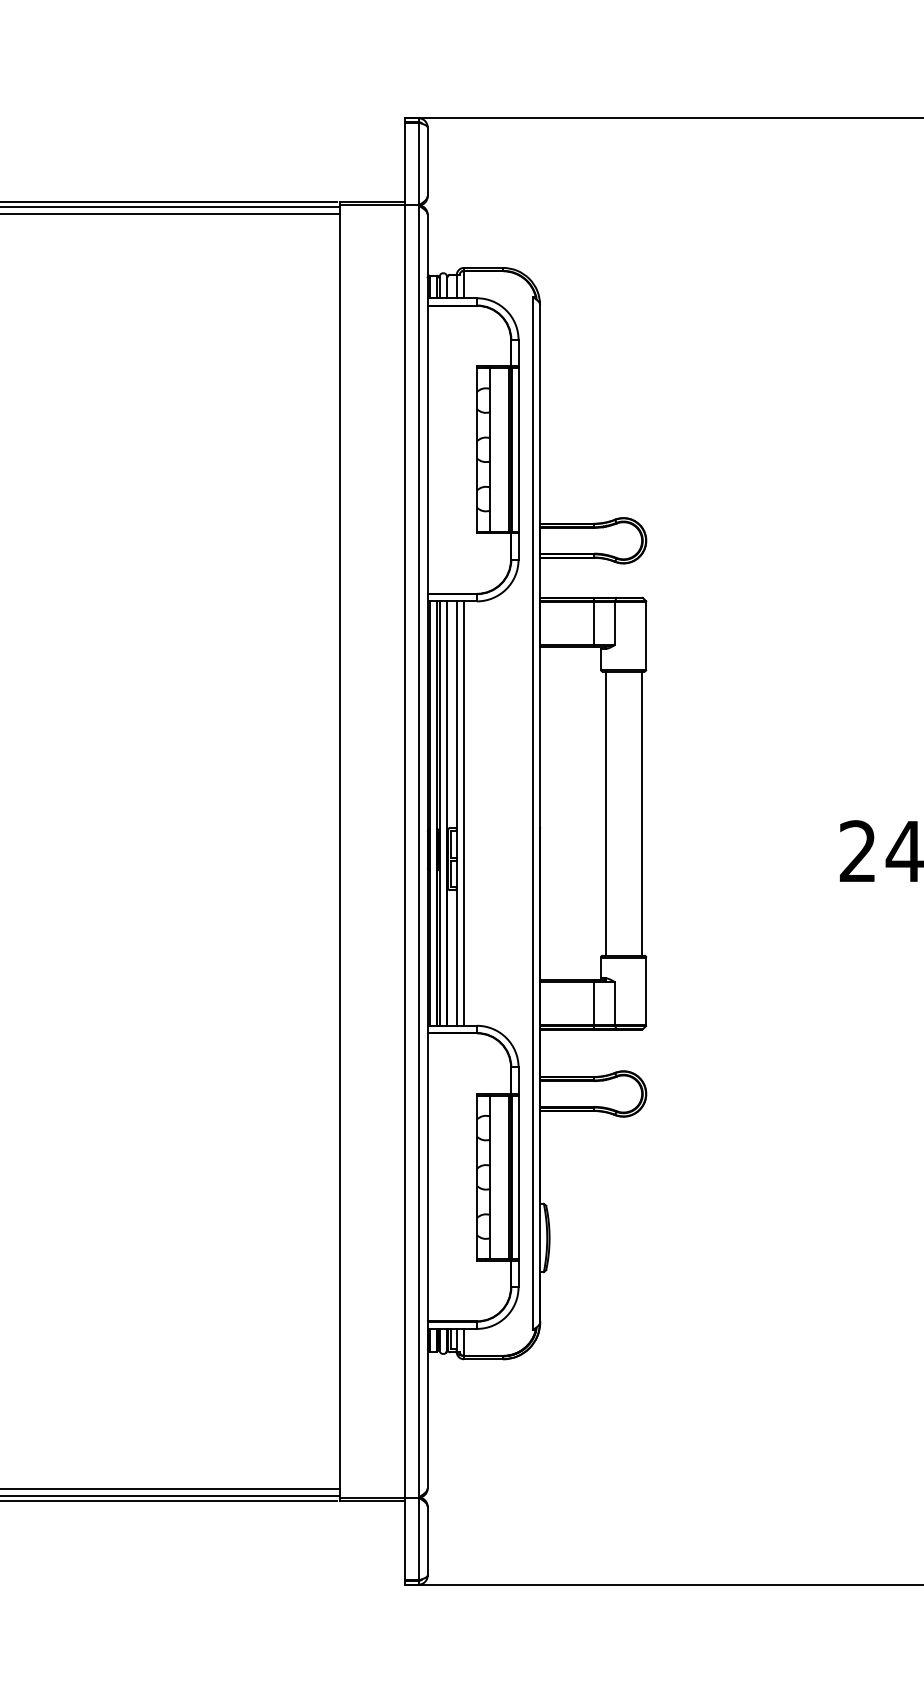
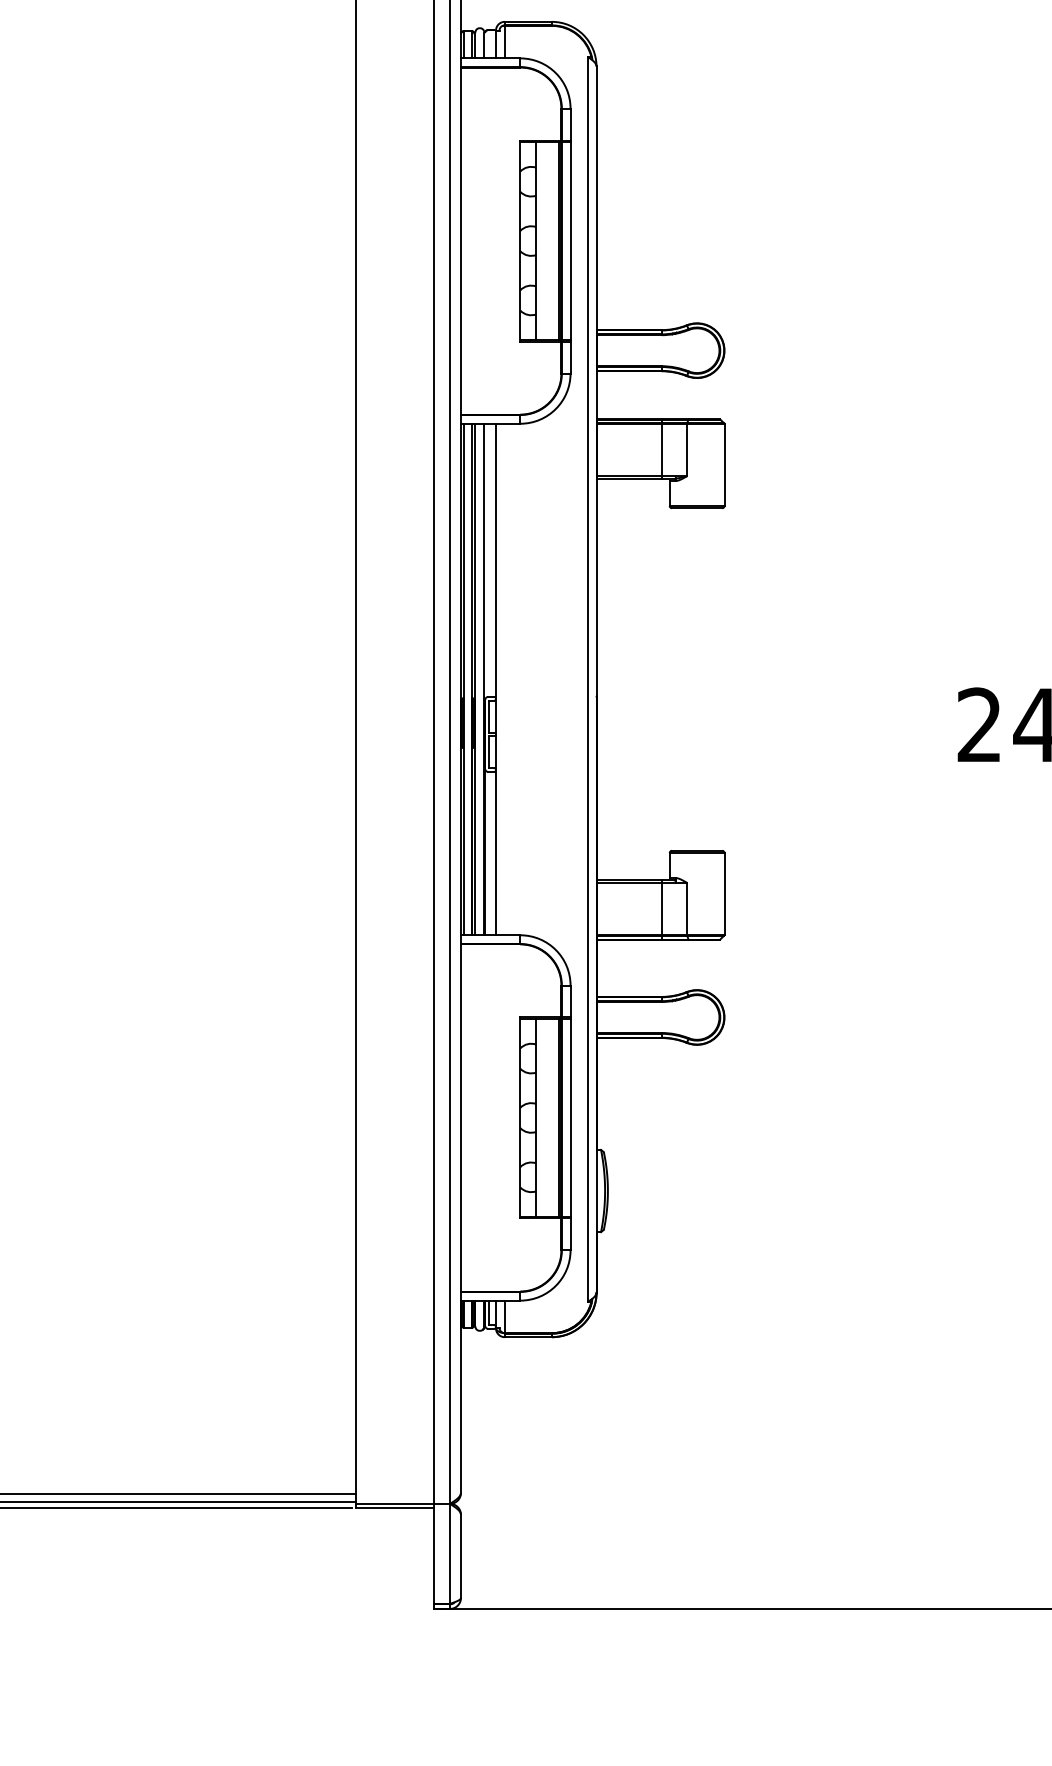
line: (464, 813) -> (505, 679), removed
line: (605, 813) -> (675, 679), removed
line: (641, 813) -> (718, 679), removed

